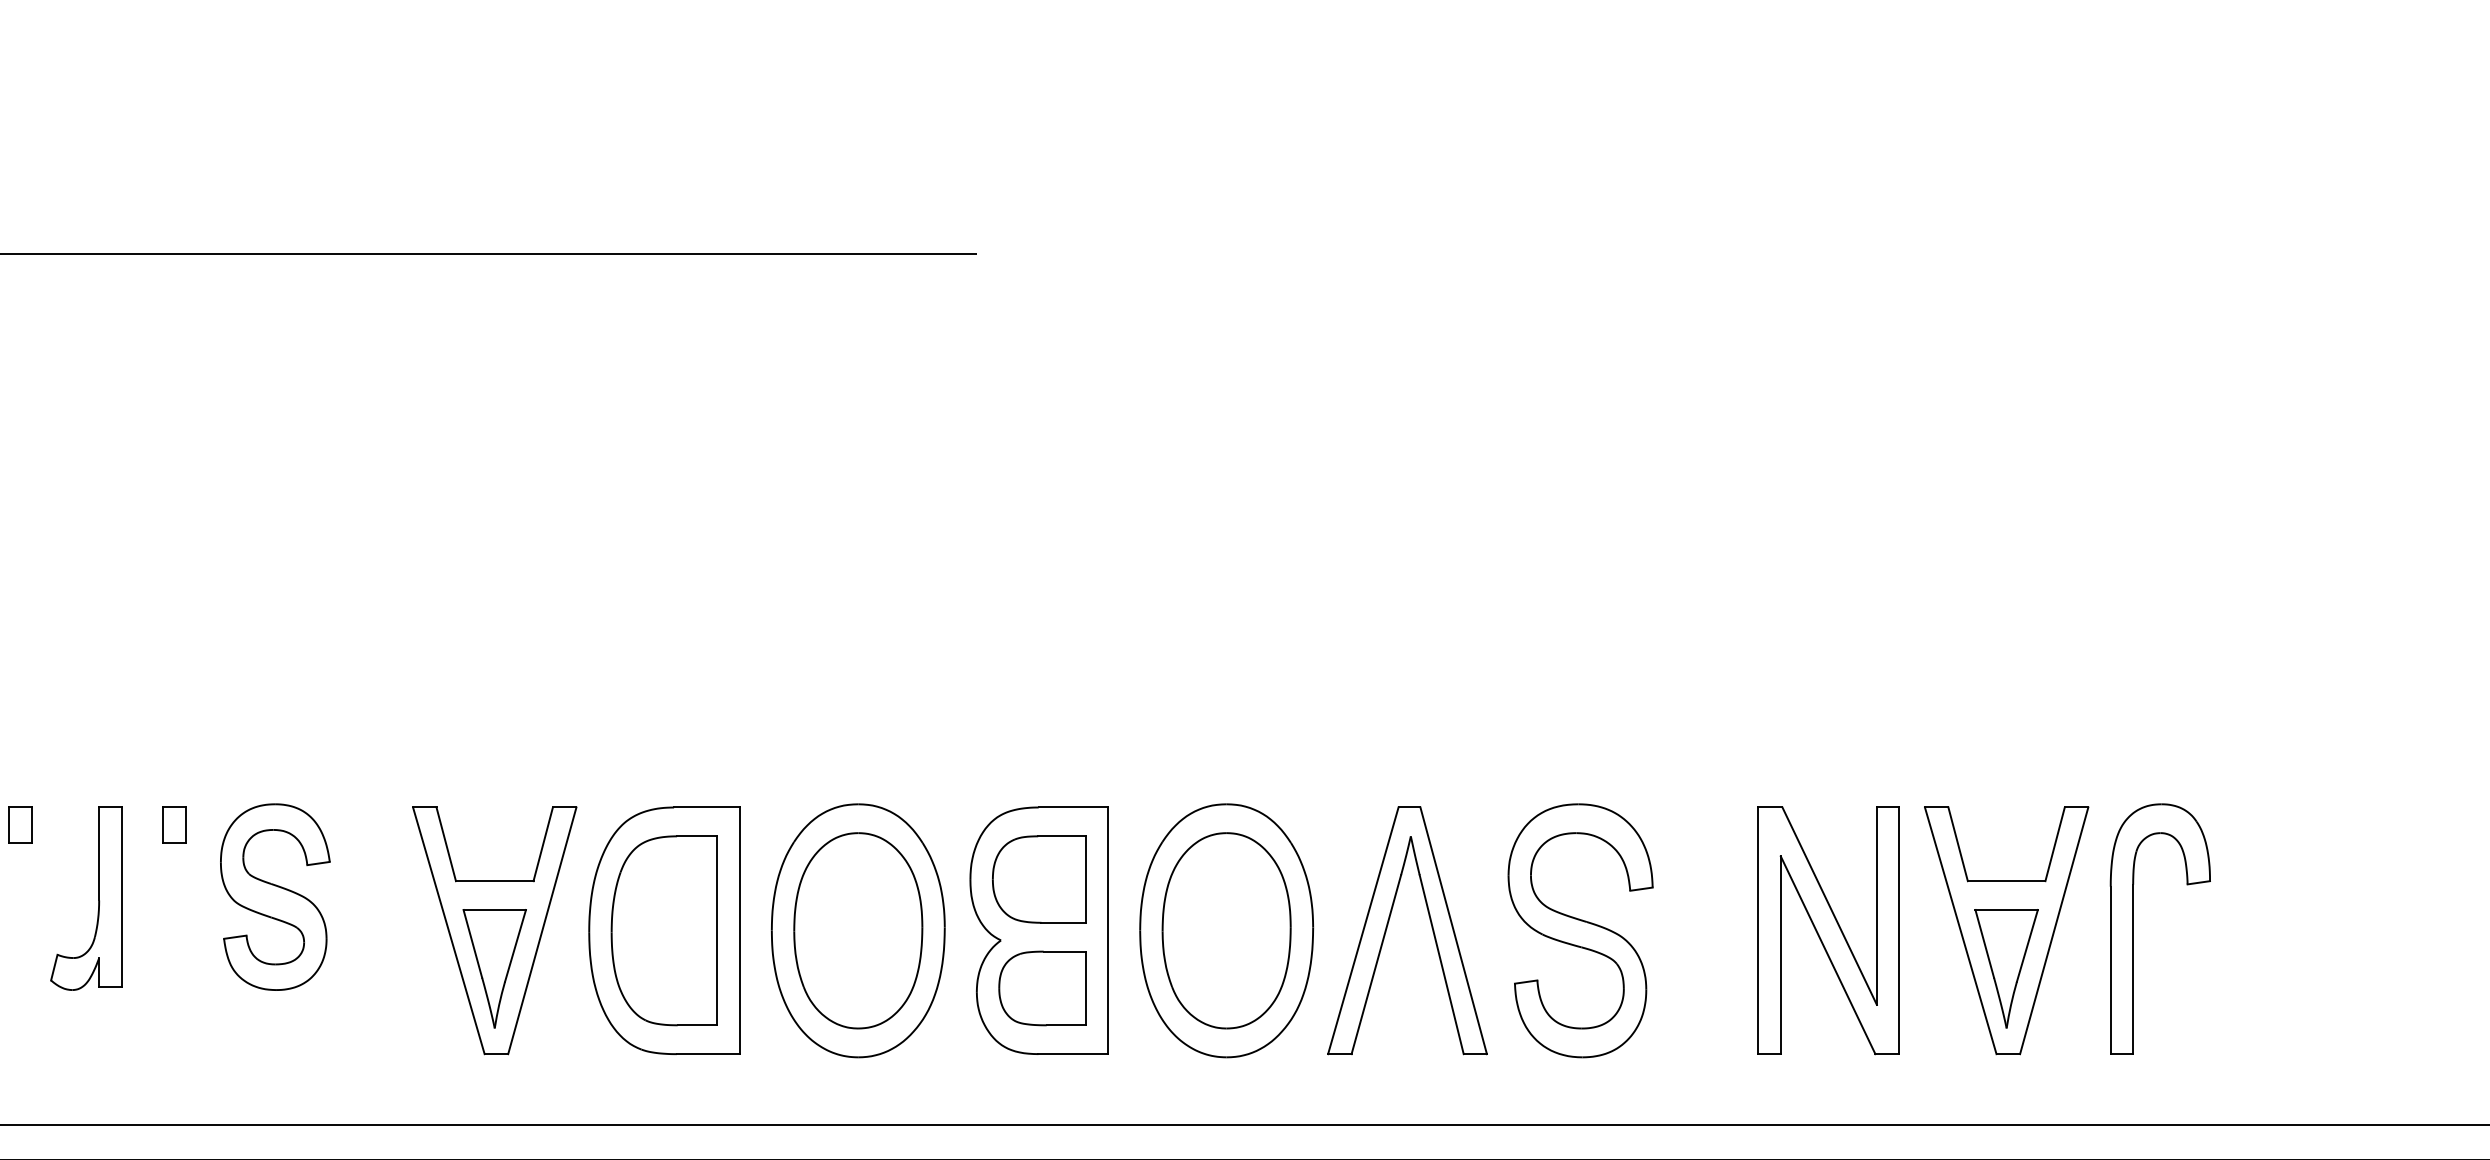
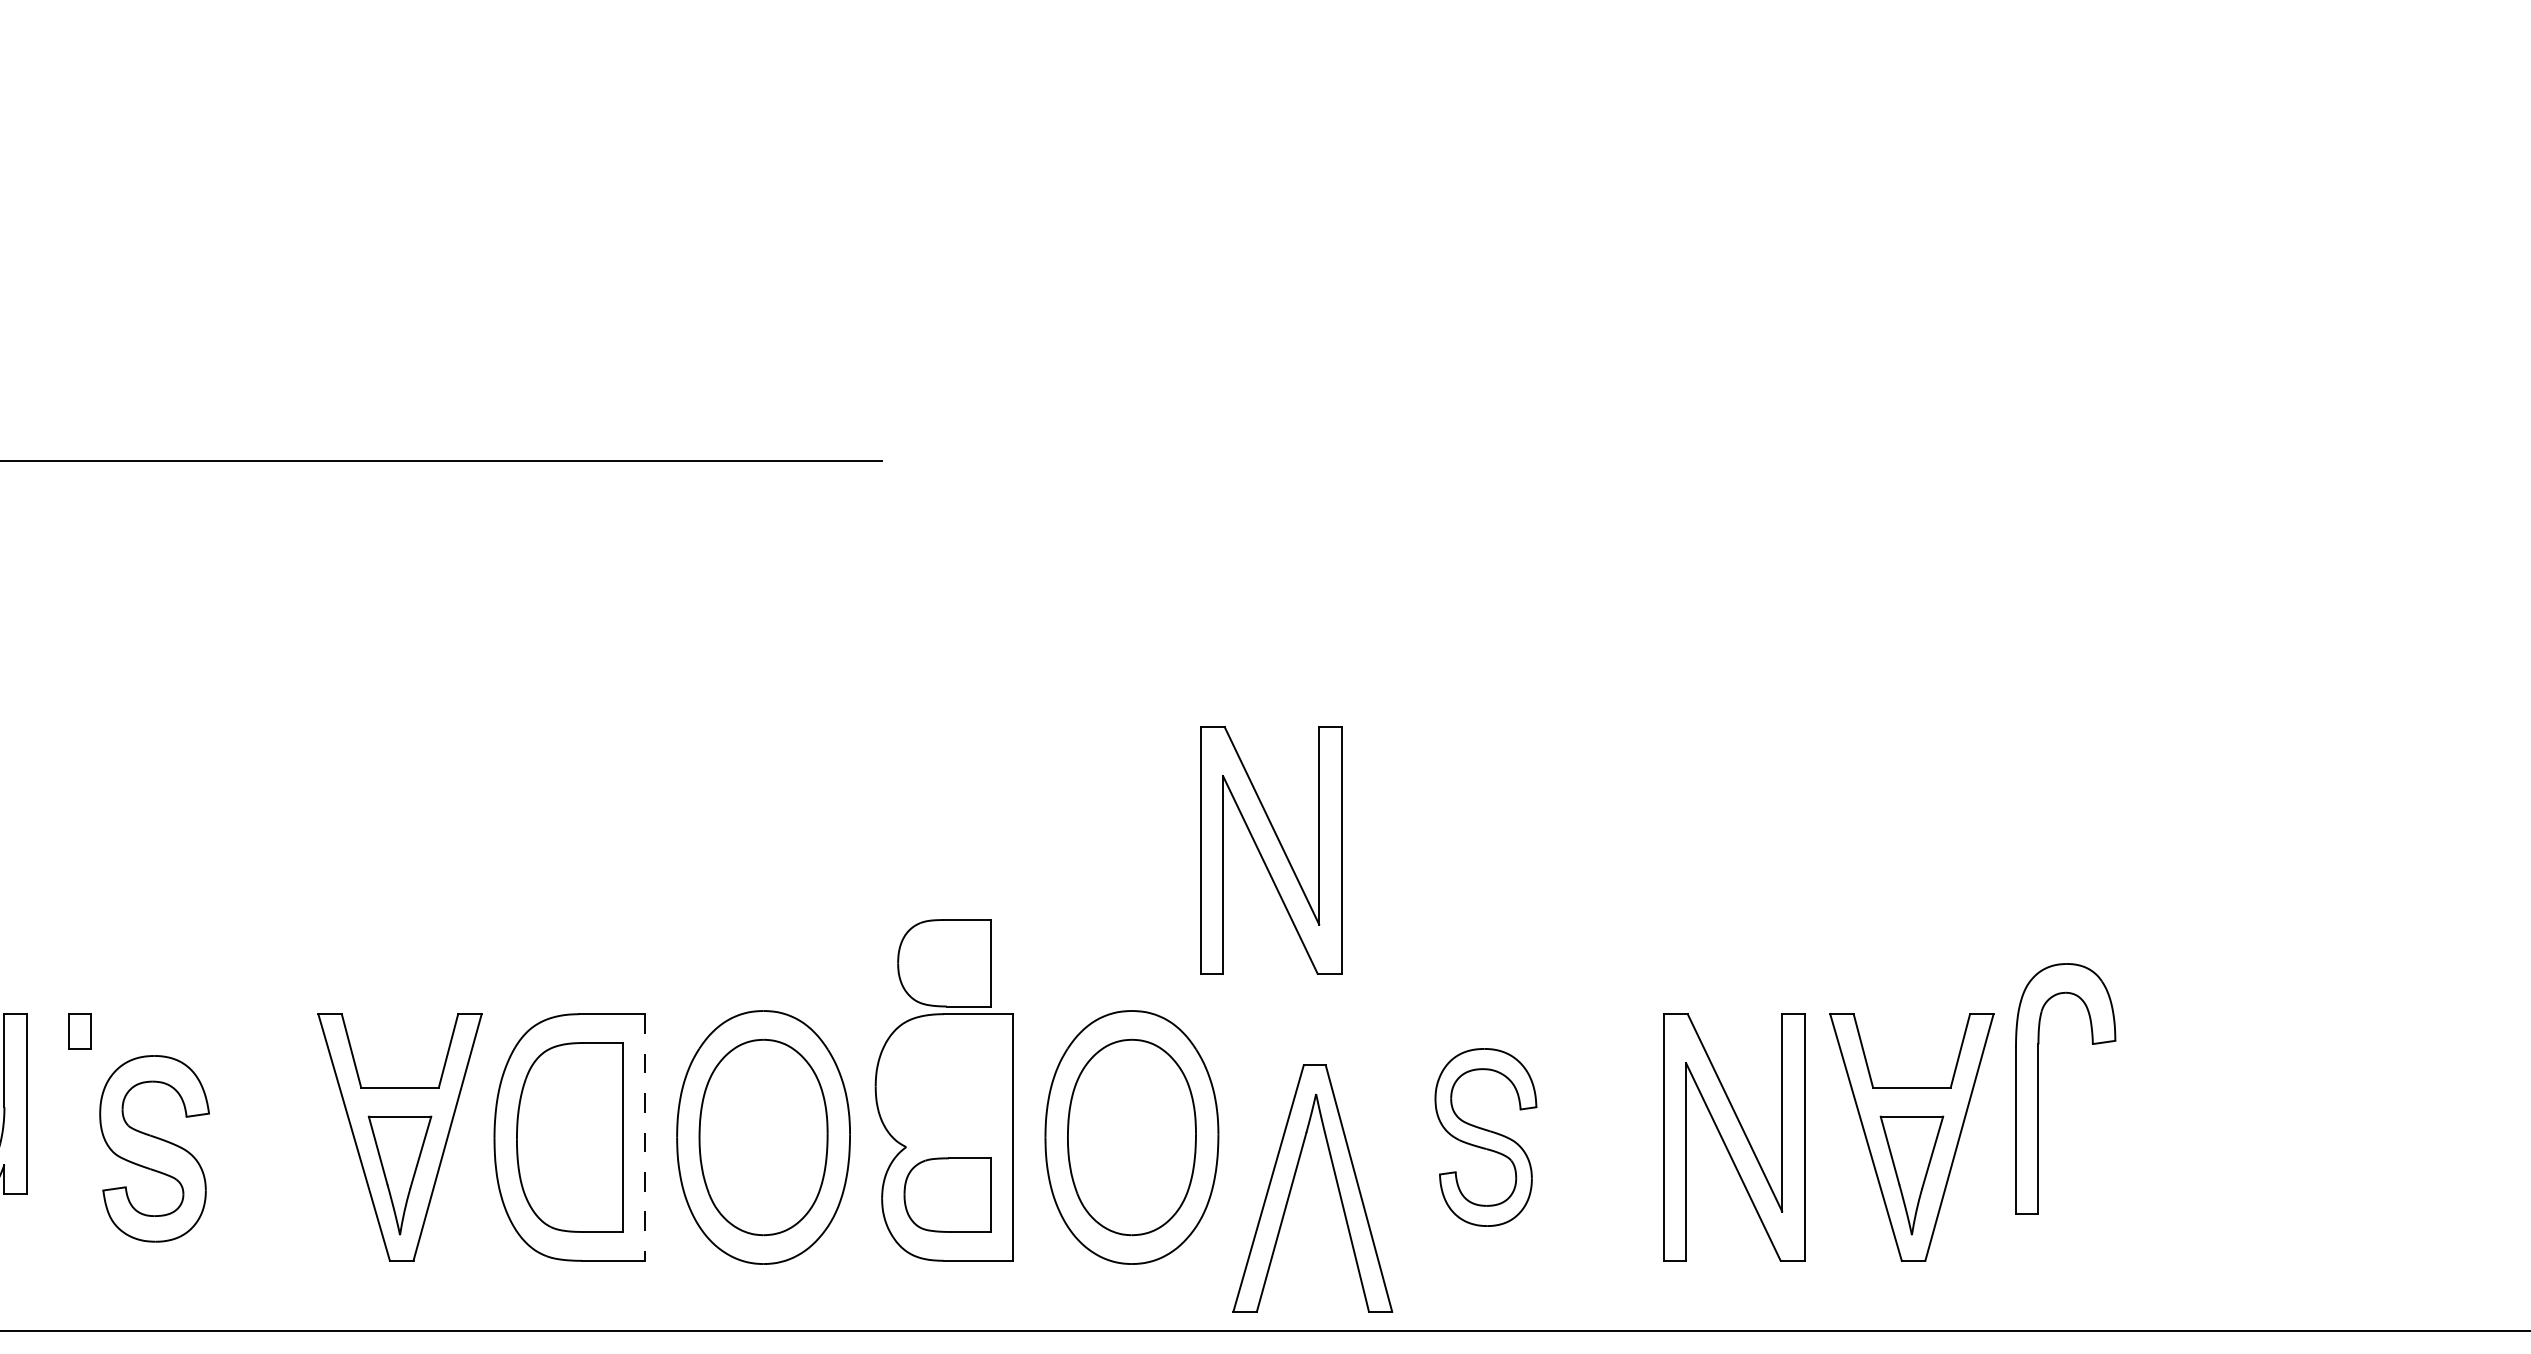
part: (1366, 643) -> (1271, 850), added
part: (1039, 879) -> (944, 963), moved
part: (275, 896) -> (154, 1148), moved
part: (1388, 925) -> (1293, 1183), moved
part: (2133, 928) -> (2038, 1088), moved
part: (1580, 930) -> (1485, 1137), size x0.7
line: (740, 931) -> (645, 1138), solid -> dashed

